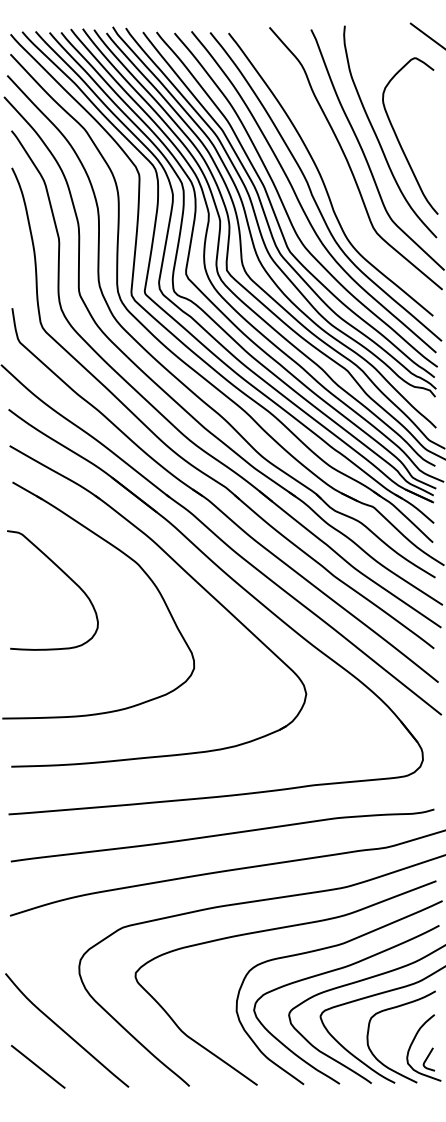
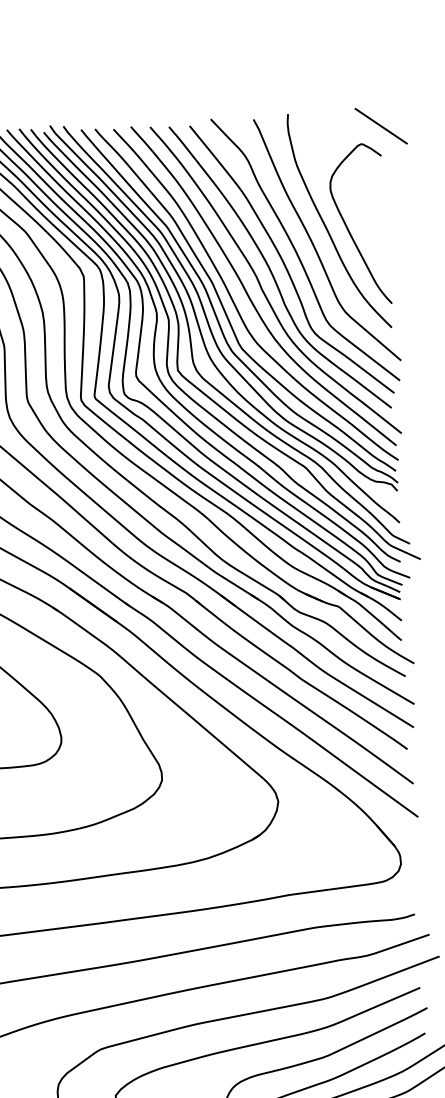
curve: (335, 170) -> (284, 263), added

